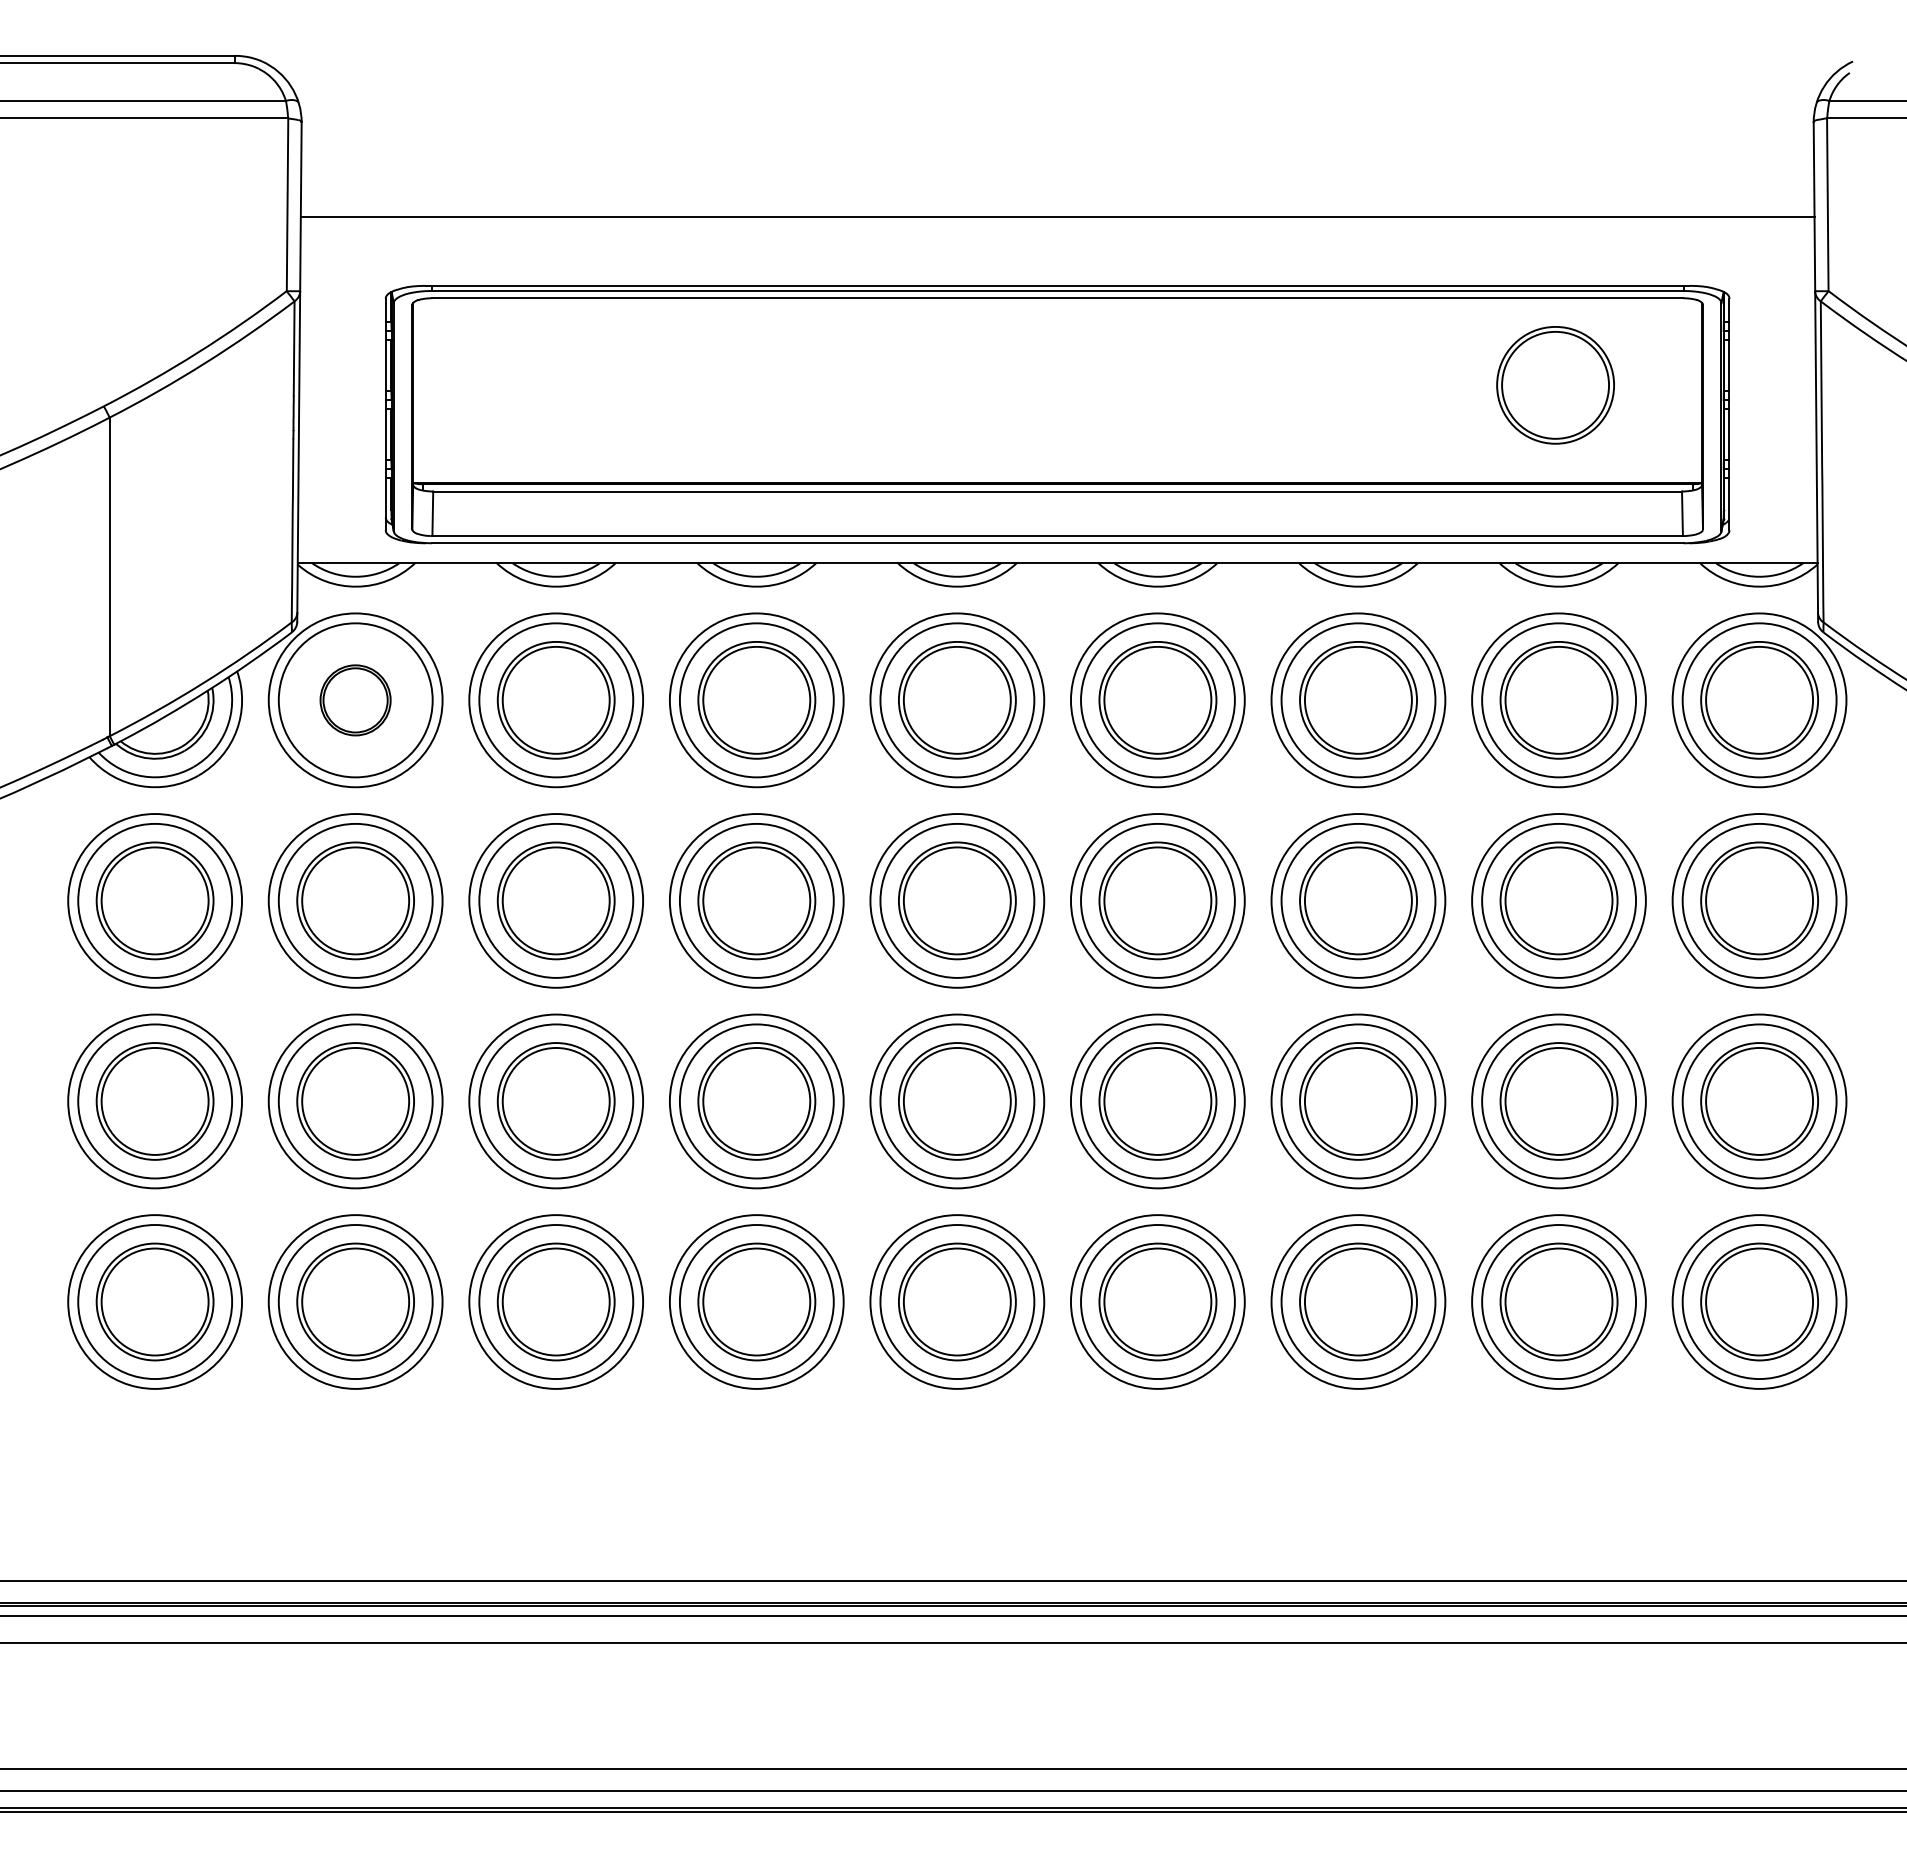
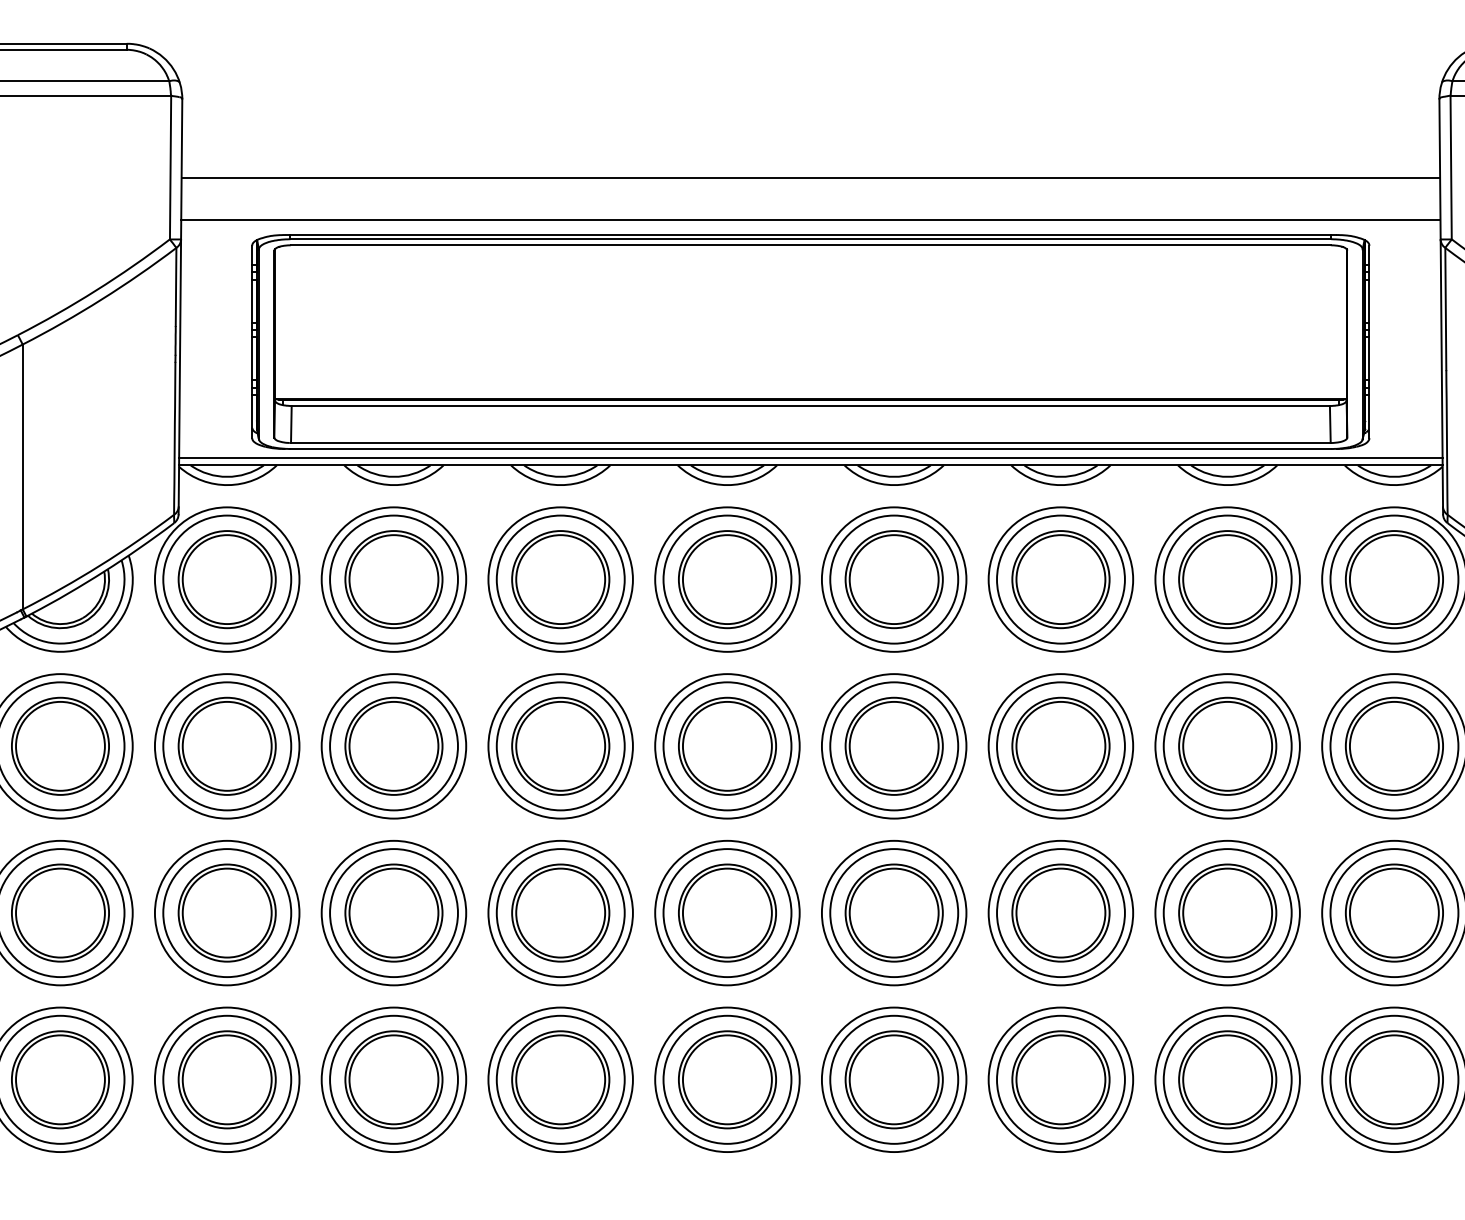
line: (1057, 267) -> (810, 219), added
part: (1555, 385) -> (1224, 317), removed
line: (1057, 554) -> (810, 458), added
part: (355, 700) -> (227, 579), size x1.67

